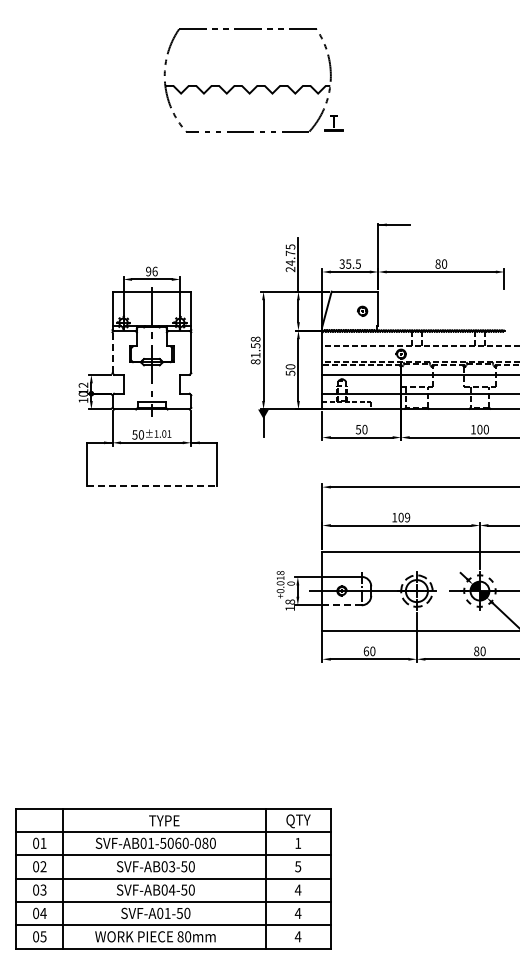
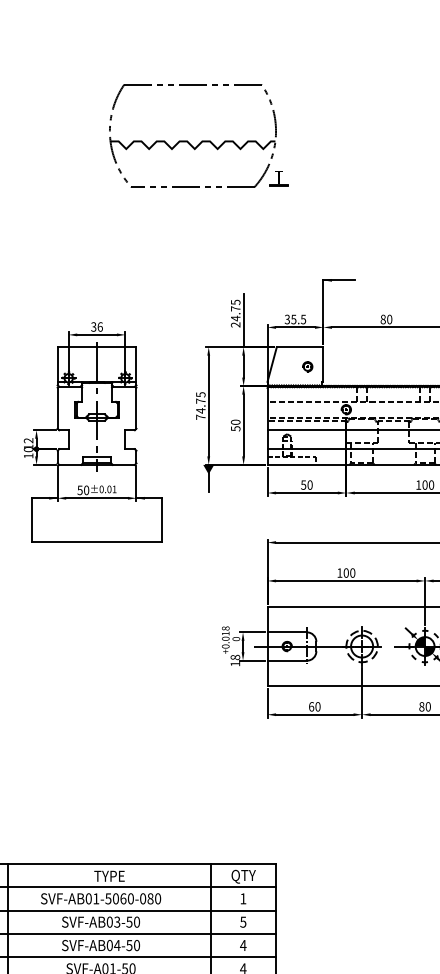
text: (148, 271) -> (93, 326), 96 -> 36
text: (255, 350) -> (200, 405), 81.58 -> 74.75
line: (112, 352) -> (57, 407), dashed -> solid
text: (156, 433) -> (101, 488), ±1.01 -> ±0.01
line: (151, 486) -> (96, 541), dashed -> solid
text: (407, 517) -> (352, 572), 109 -> 100
line: (342, 605) -> (287, 660), dashed -> solid

